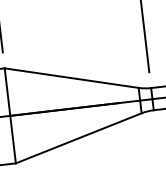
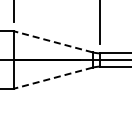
line: (69, 77) -> (52, 41), solid -> dashed
line: (77, 139) -> (52, 78), solid -> dashed

